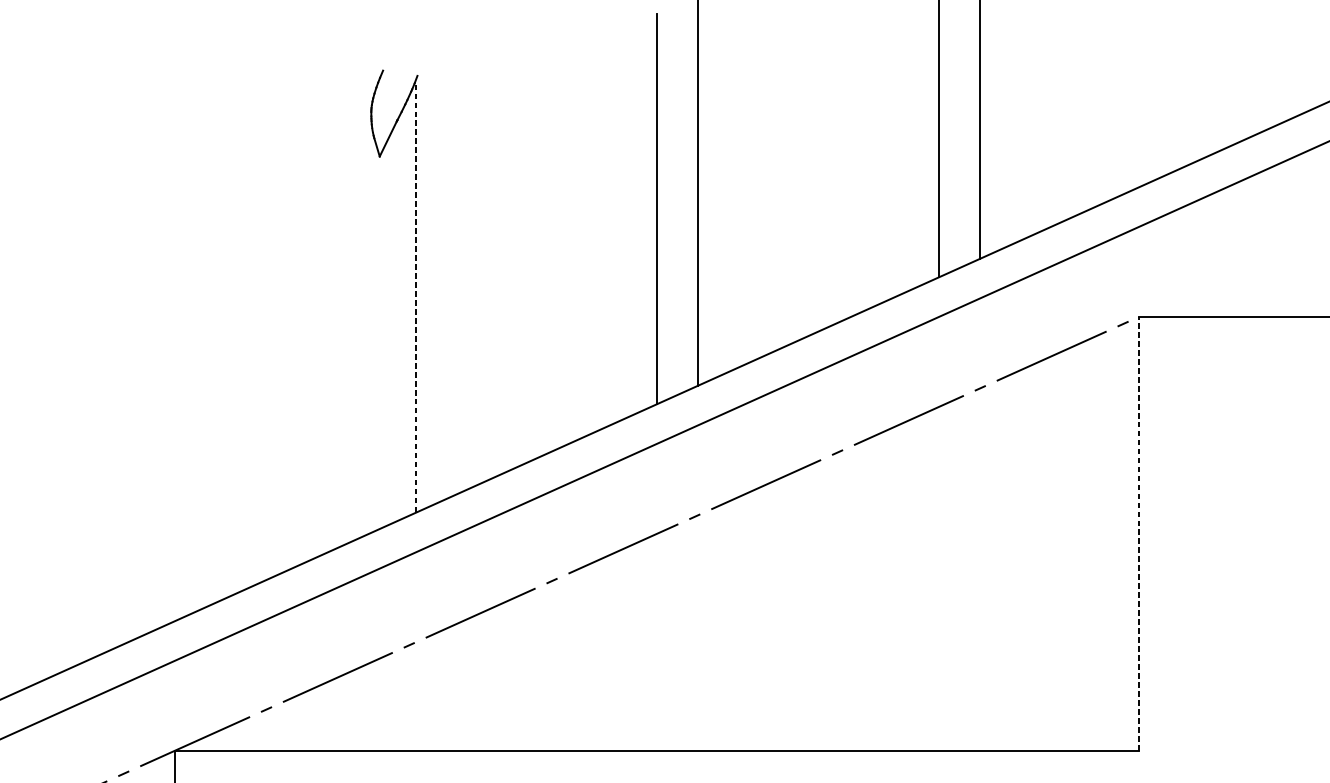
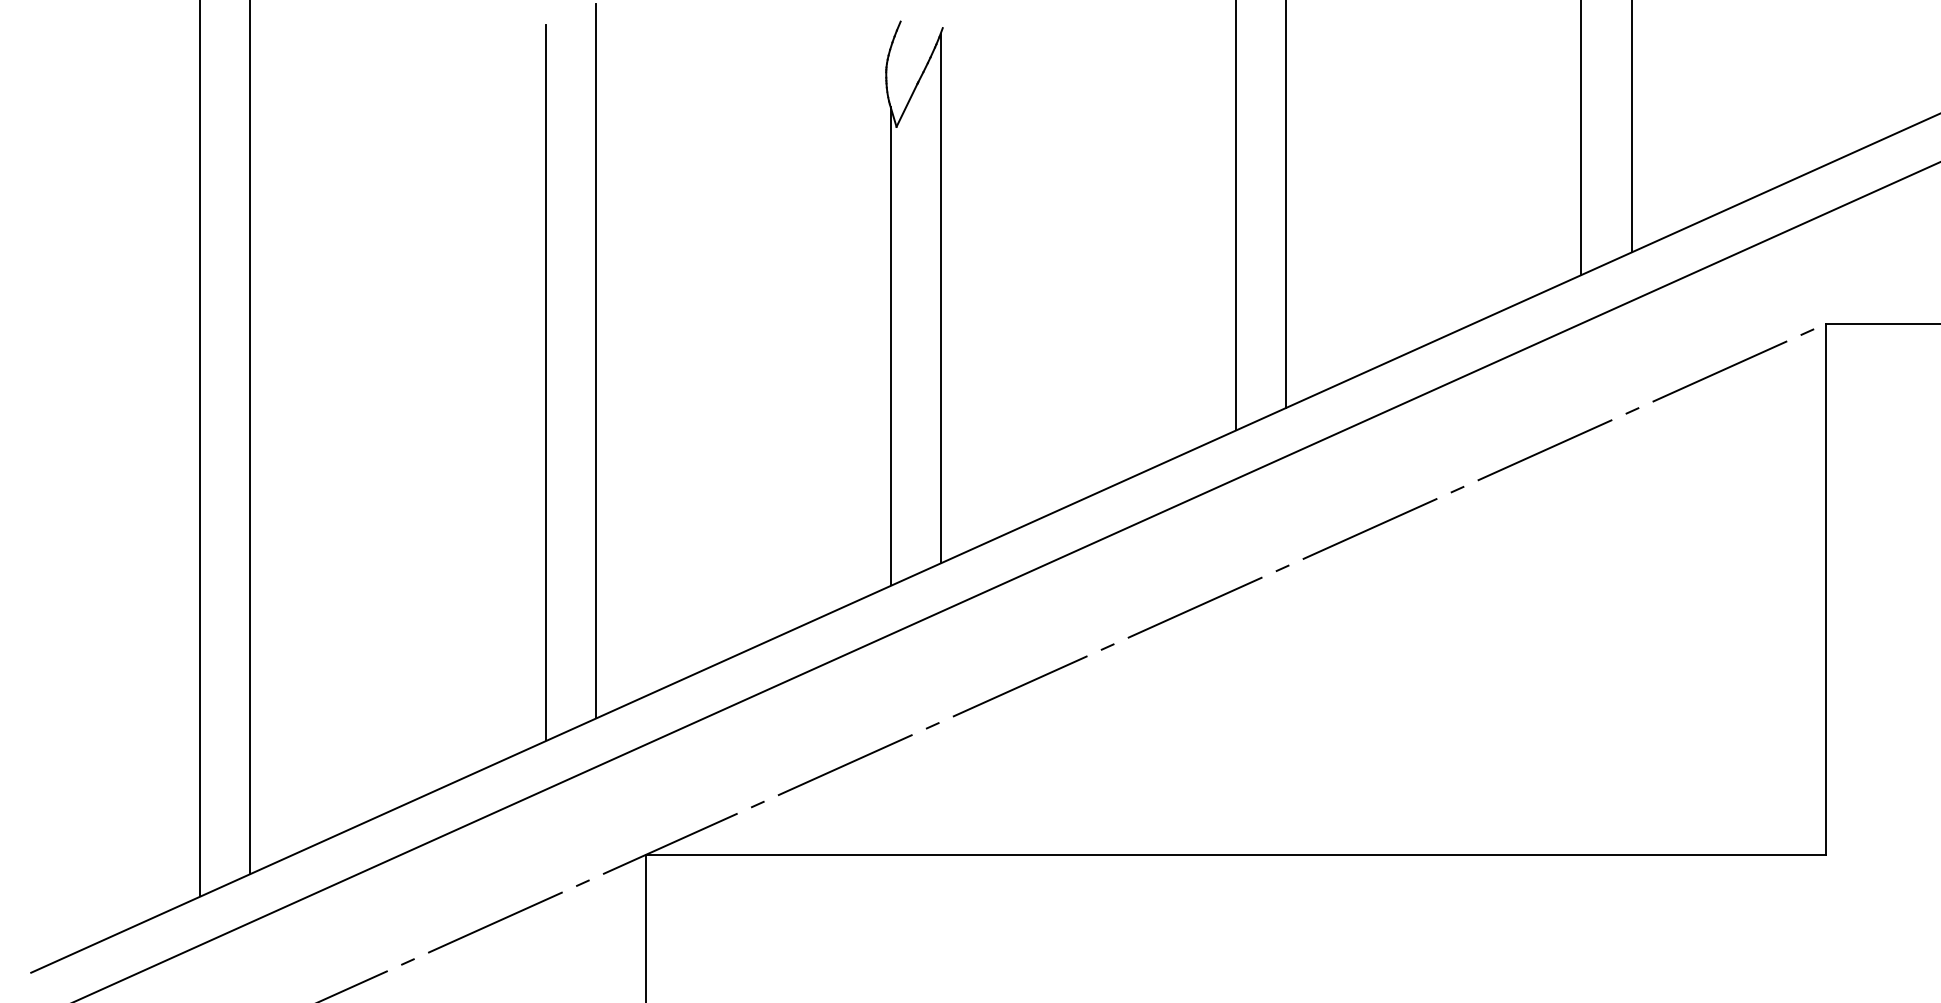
line: (415, 296) -> (940, 298), dashed -> solid
line: (374, 335) -> (890, 346), added
line: (134, 347) -> (595, 360), added
line: (93, 365) -> (545, 382), added
line: (1138, 534) -> (1826, 589), dashed -> solid

